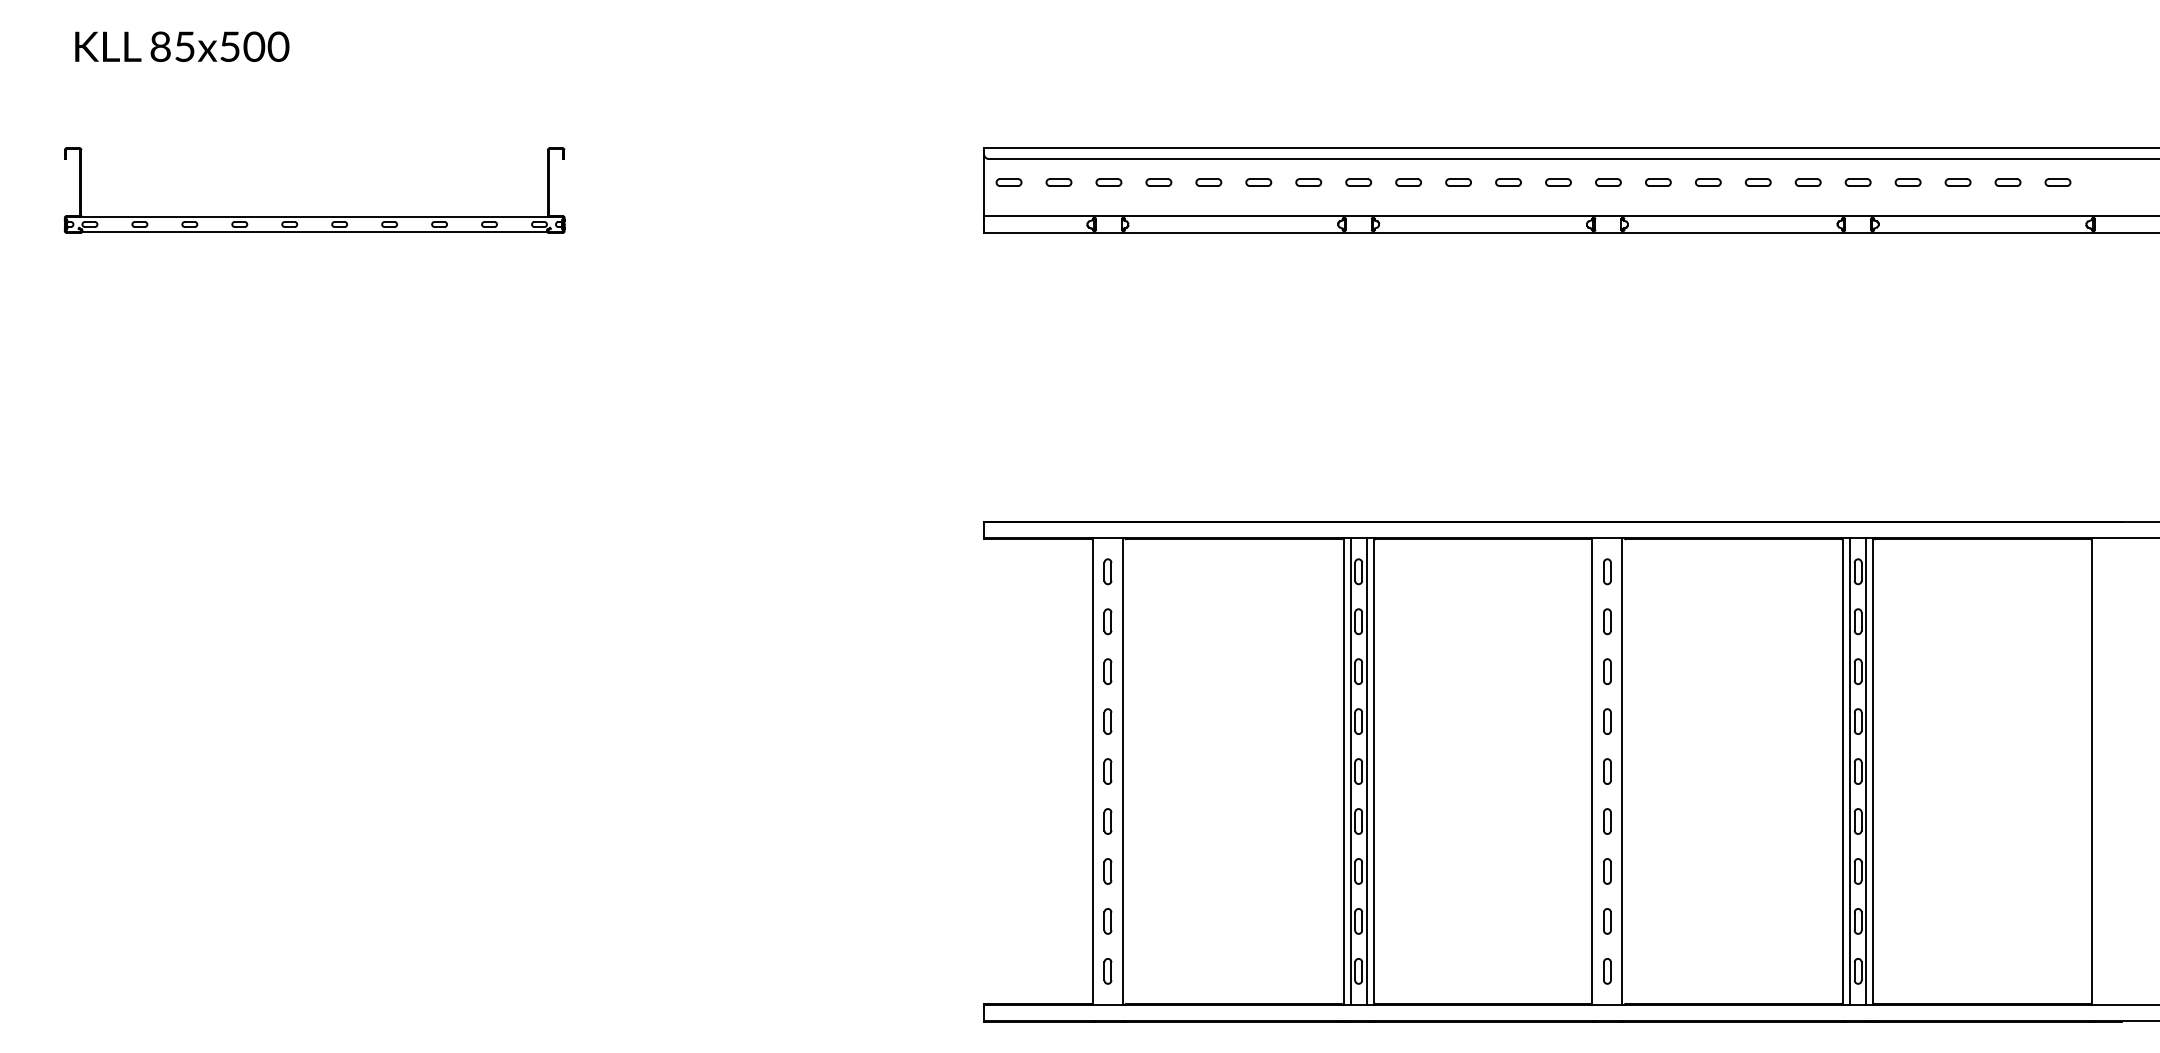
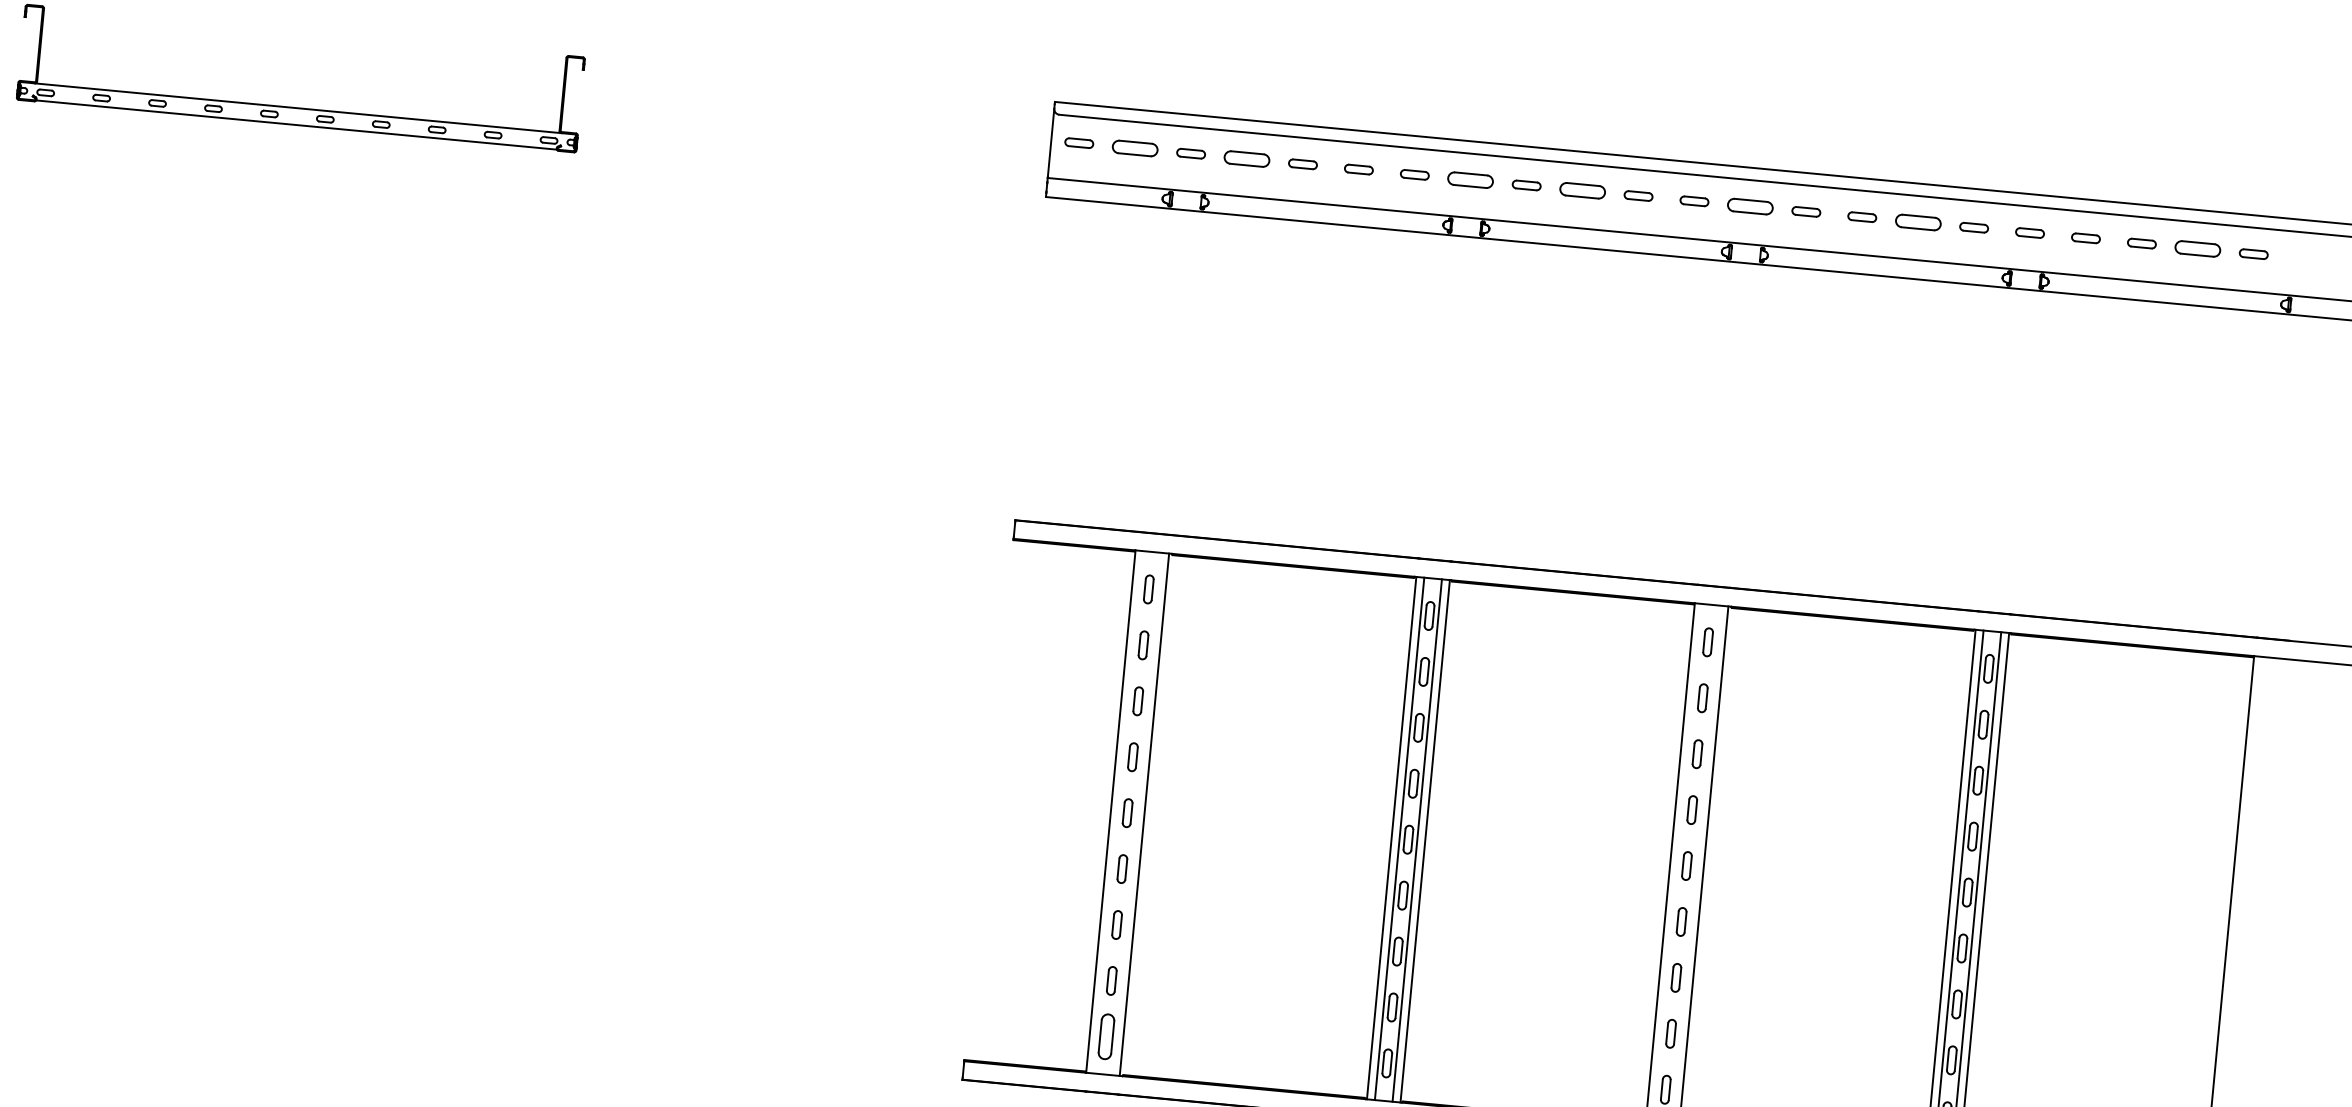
part: (1058, 182) -> (1134, 148), size x1.6
part: (1158, 182) -> (1246, 158), size x1.6
part: (1358, 182) -> (1470, 180), size x1.6
part: (1458, 182) -> (1582, 190), size x1.6
part: (1608, 182) -> (1750, 206), size x1.6
part: (1757, 182) -> (1917, 222), size x1.6
part: (2007, 182) -> (2197, 248), size x1.6
part: (1107, 971) -> (1106, 1036), size x1.6

